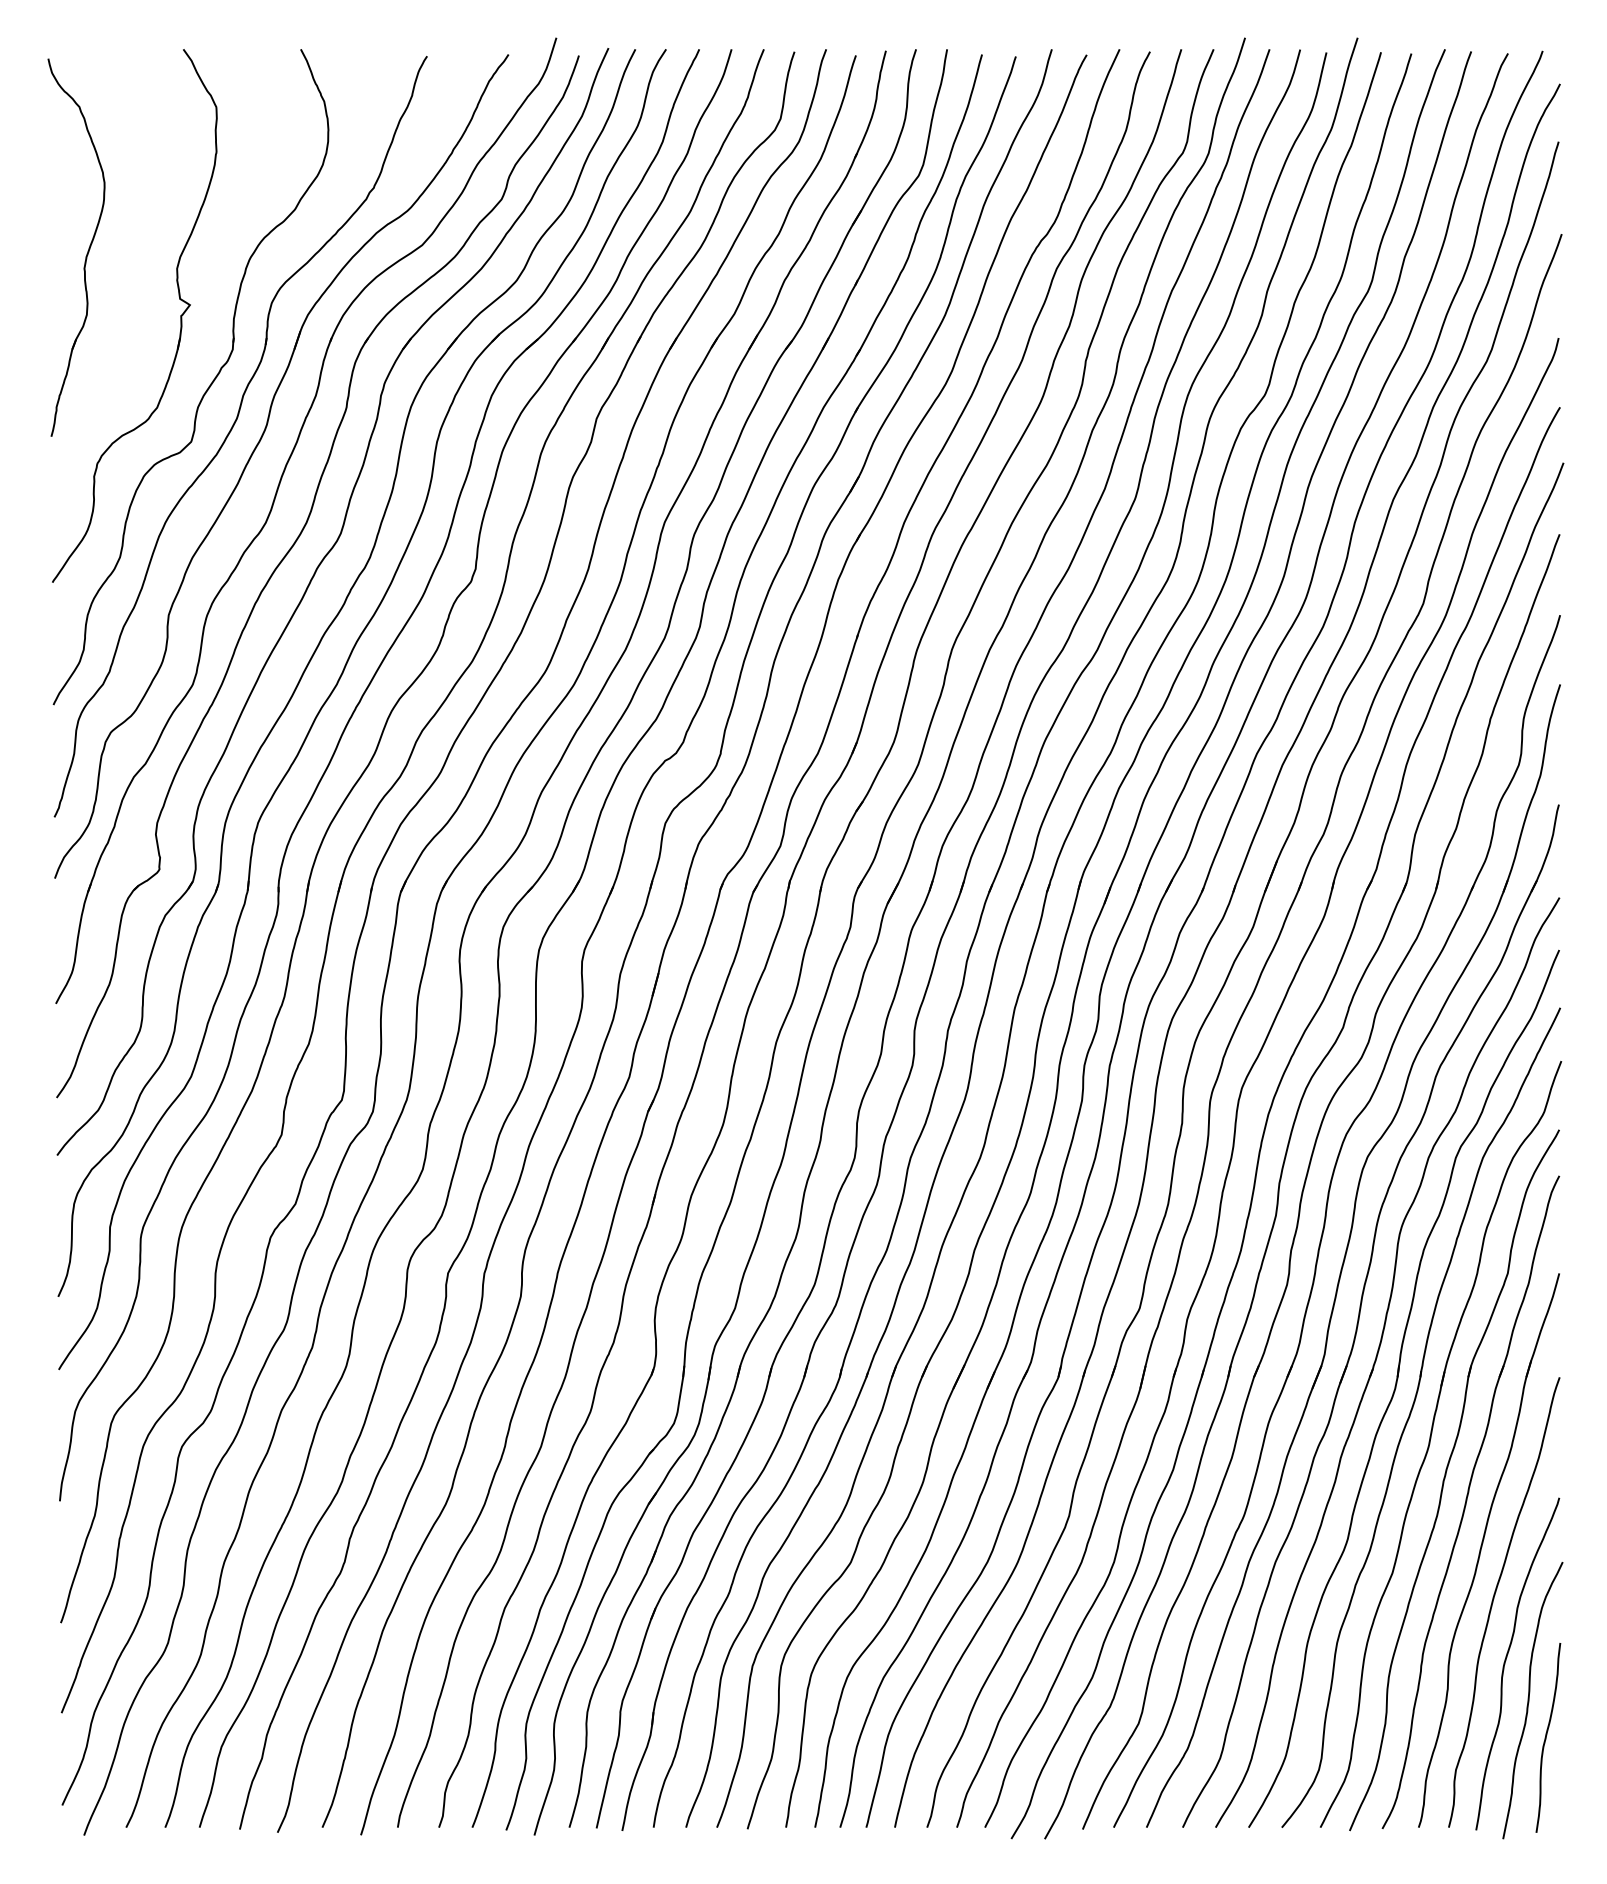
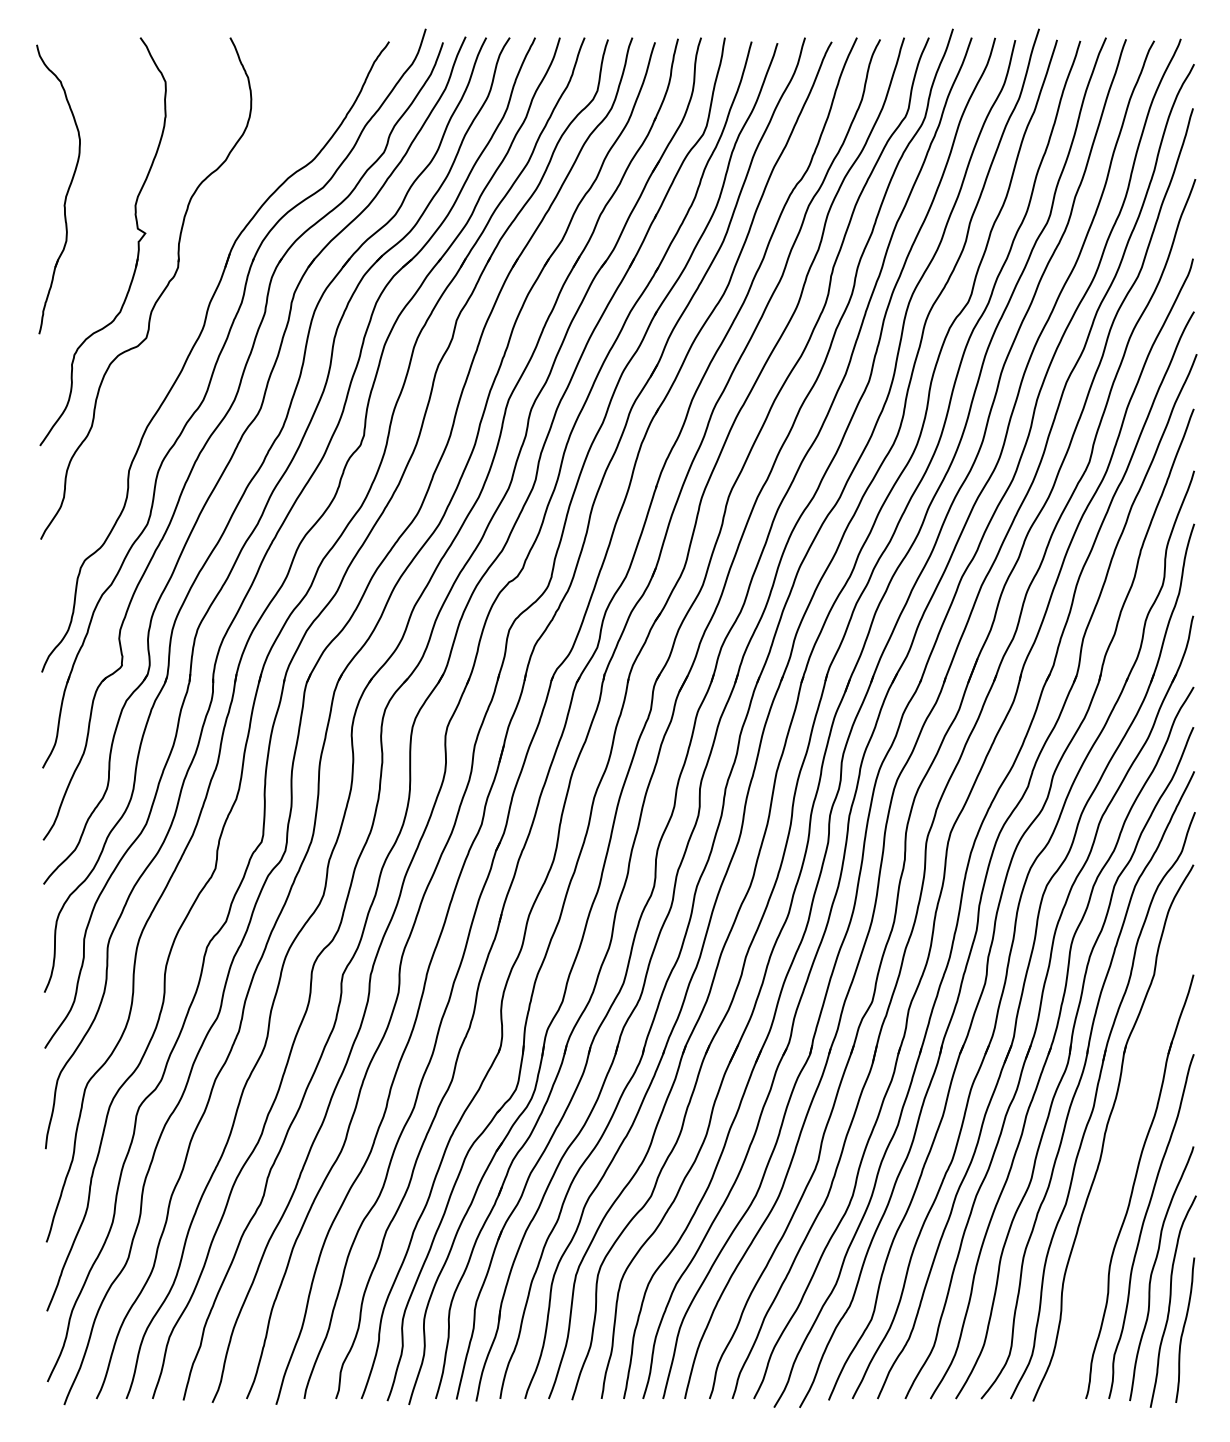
part: (231, 431) -> (177, 330), removed
part: (1470, 1502) -> (1125, 1150), removed

